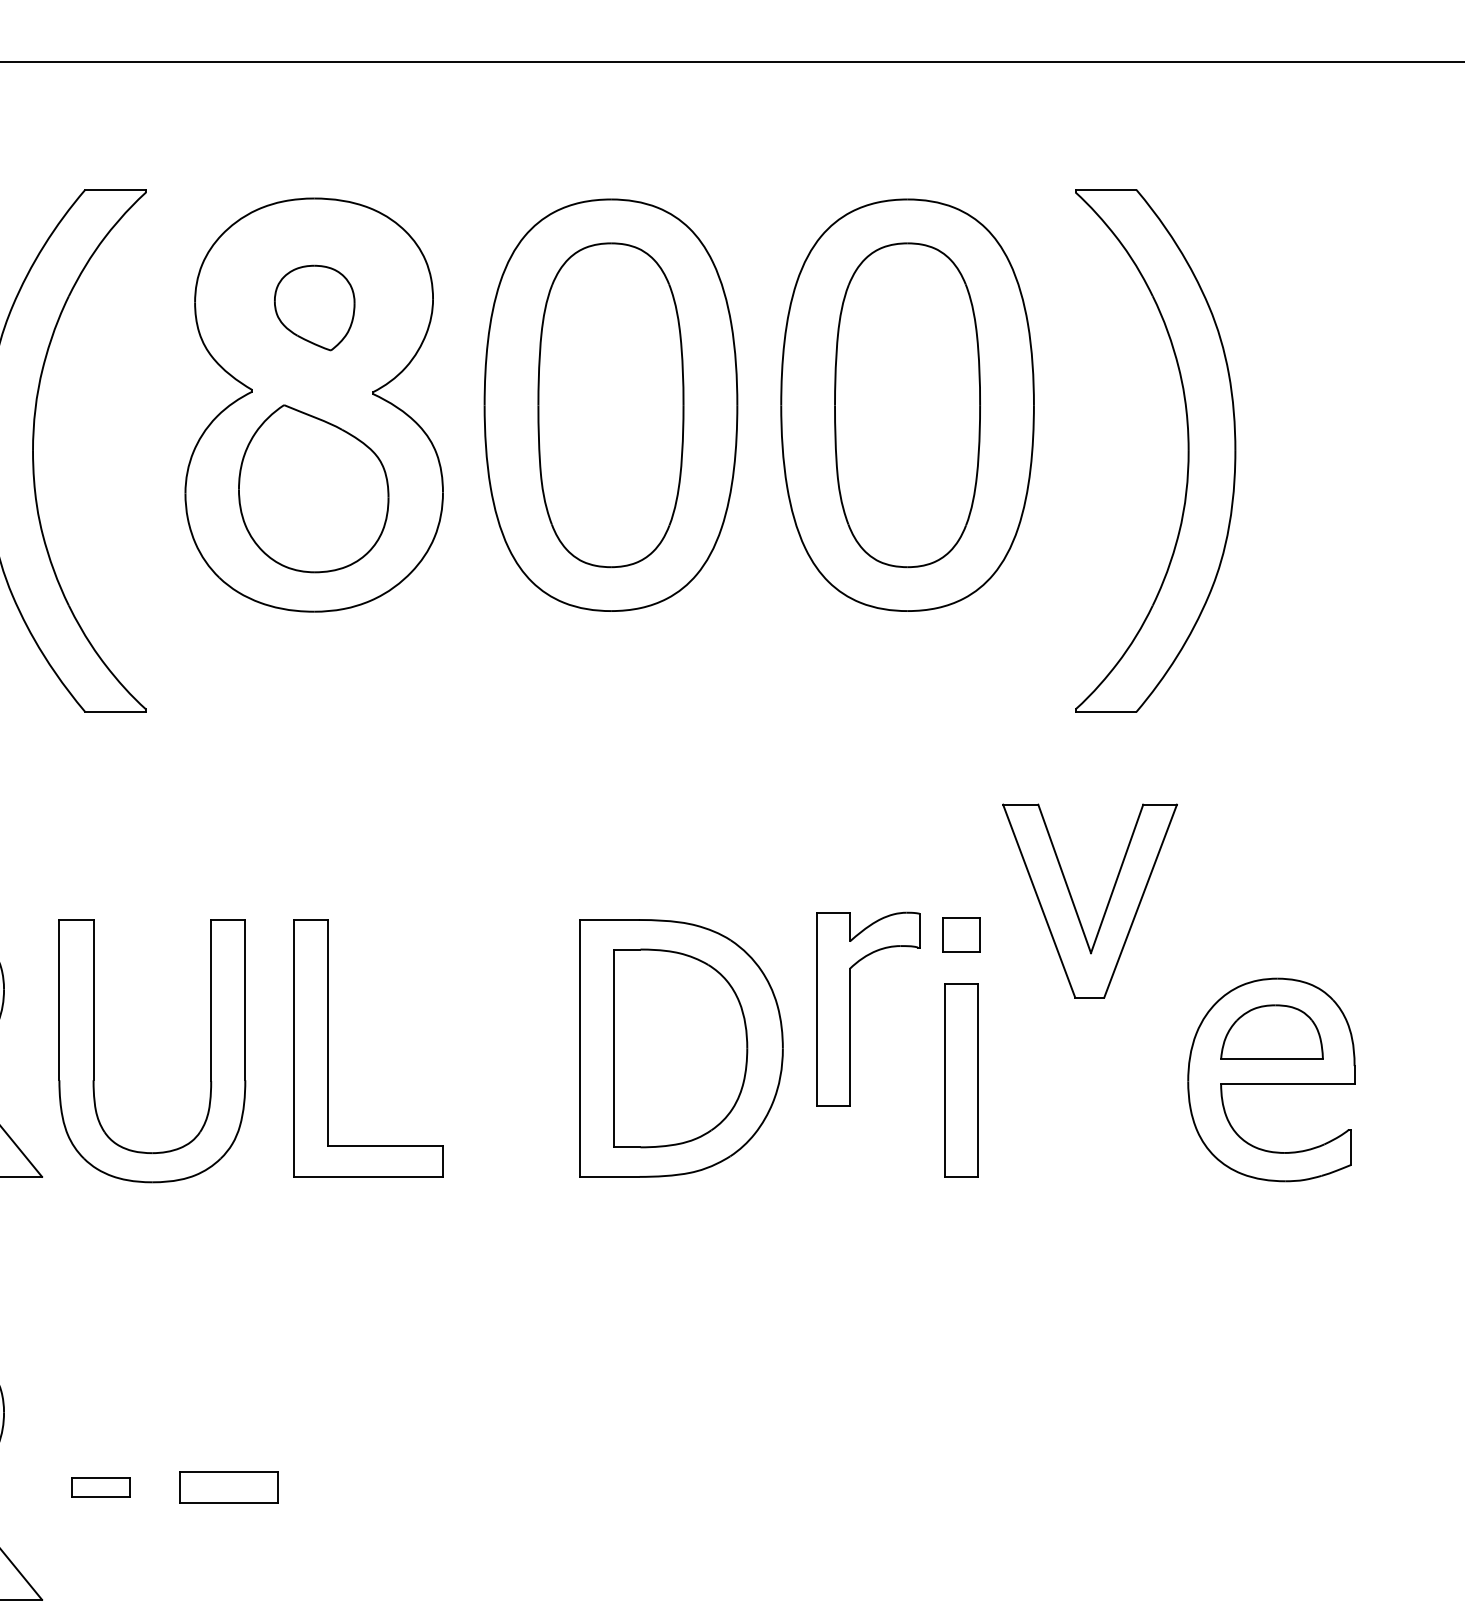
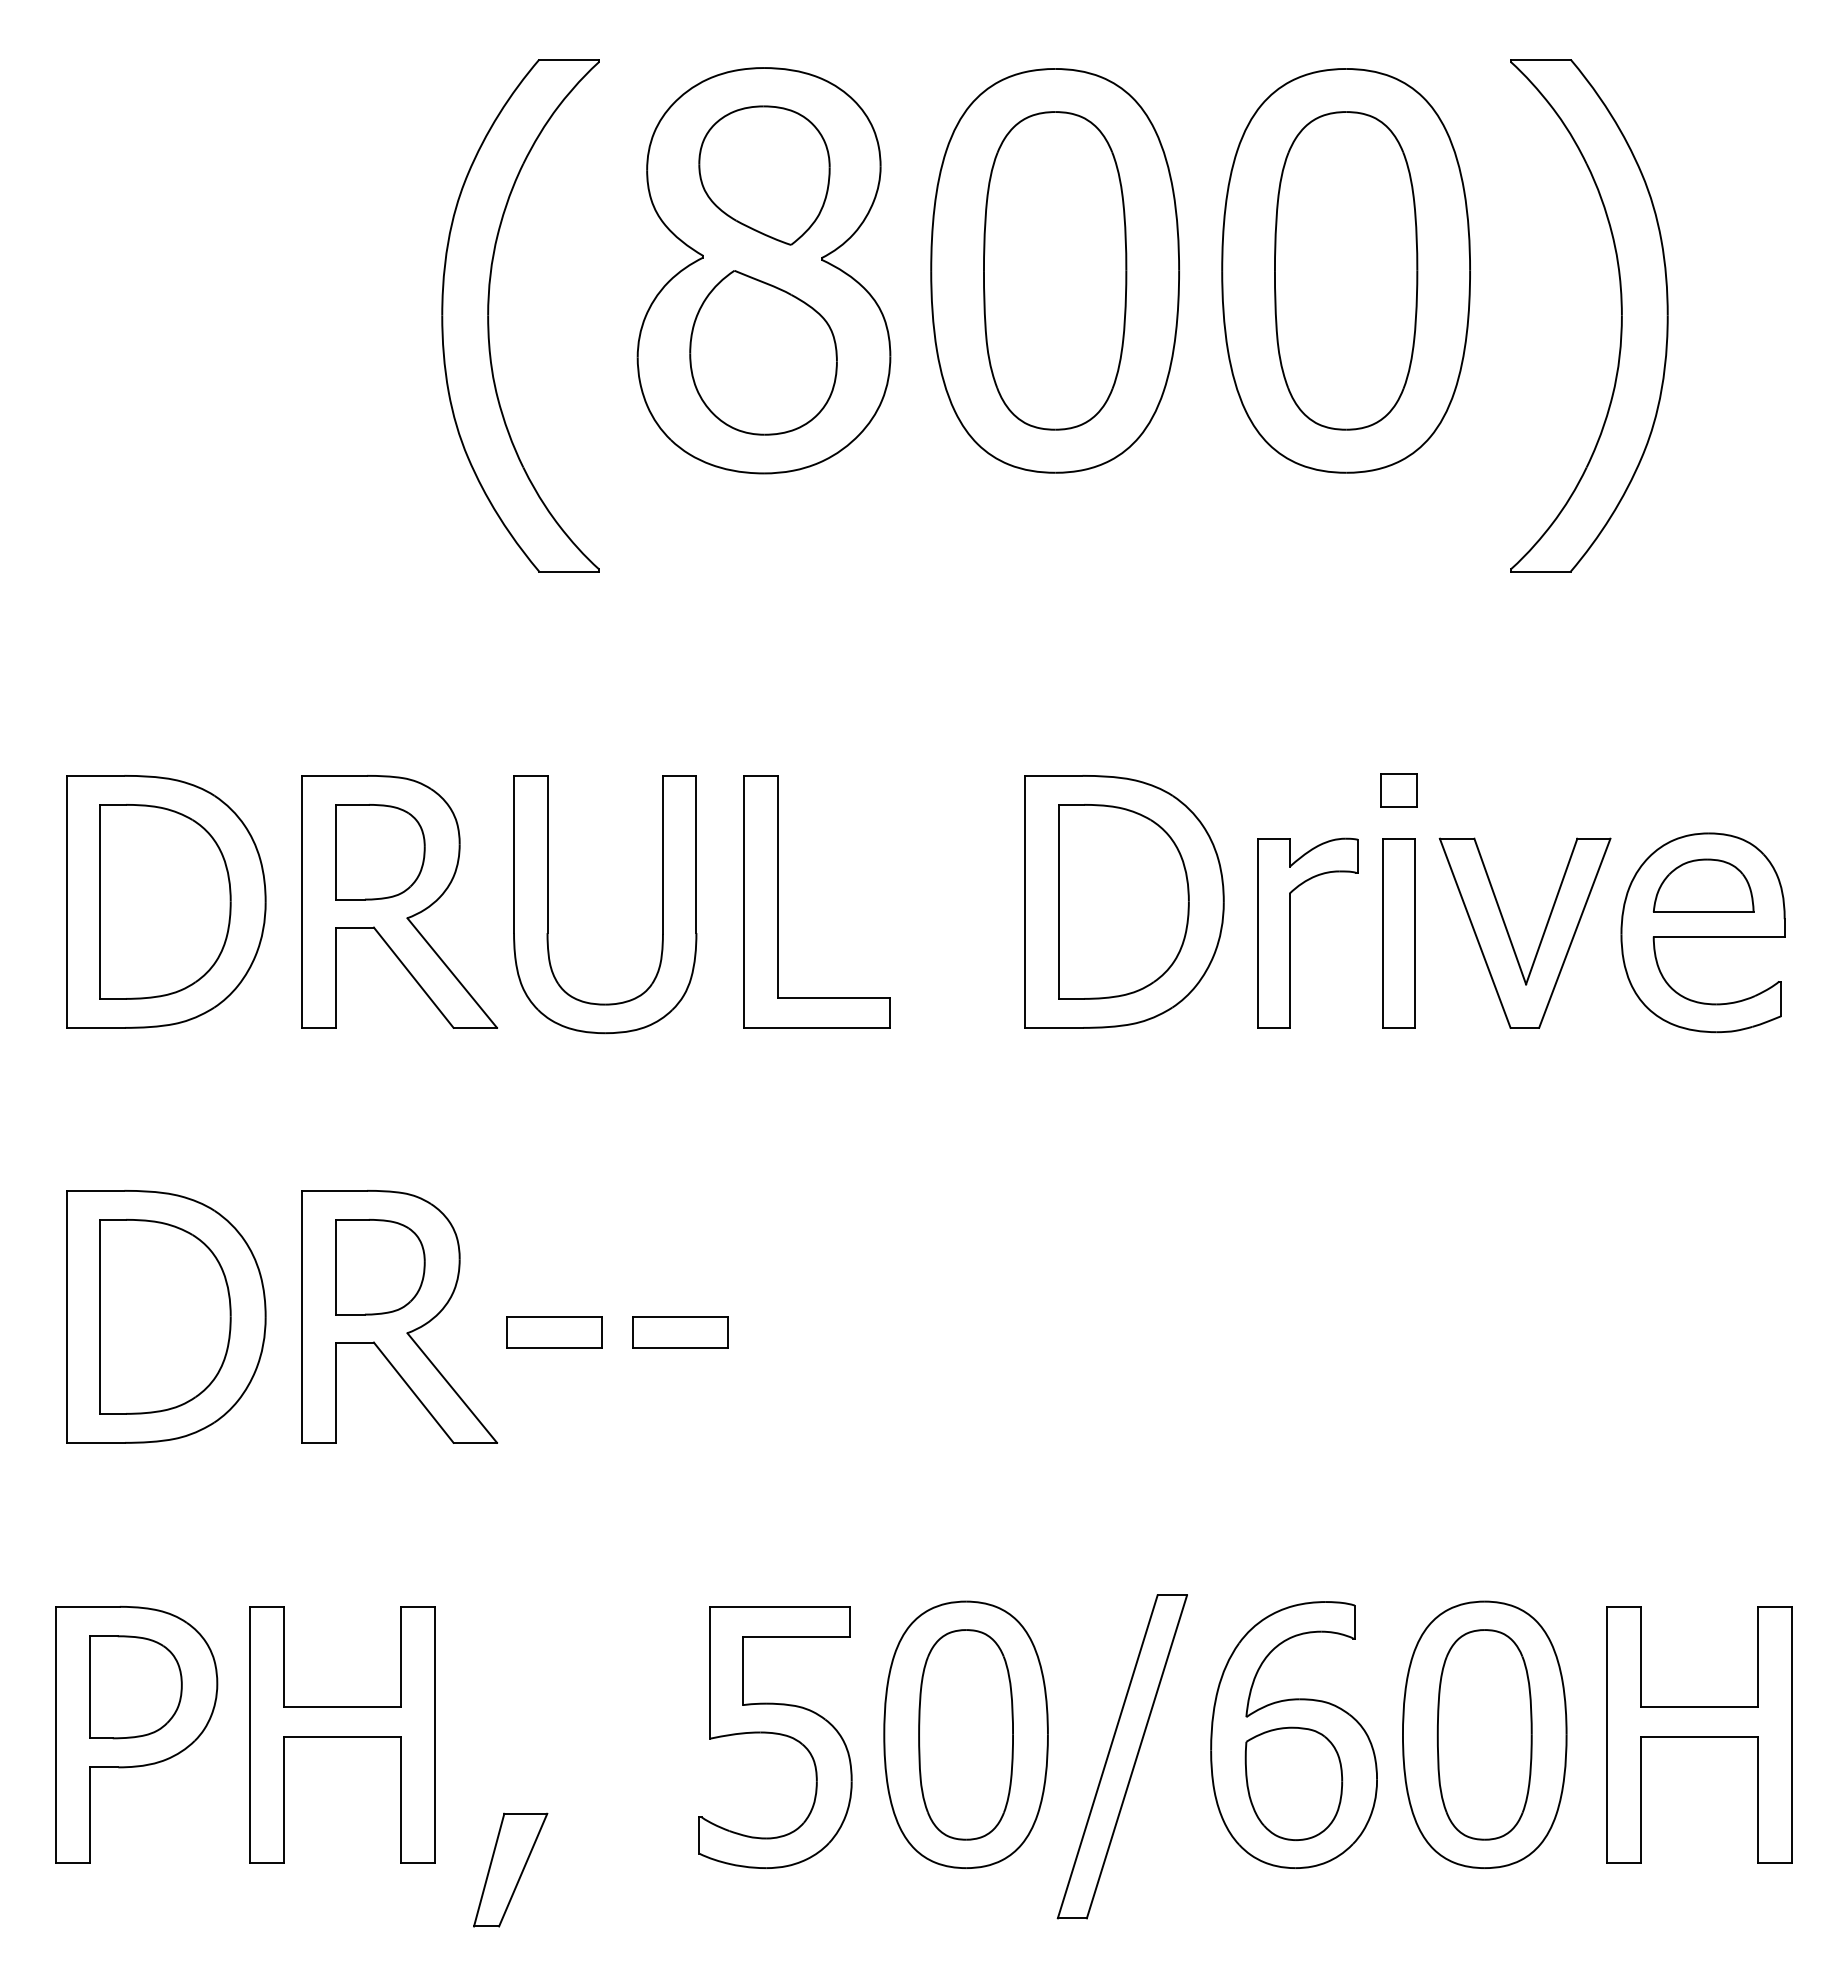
part: (314, 308) -> (764, 175), size x1.67
part: (1075, 904) -> (1510, 936), moved
part: (850, 1008) -> (1290, 932), moved
part: (100, 1487) -> (554, 1332), size x1.67

